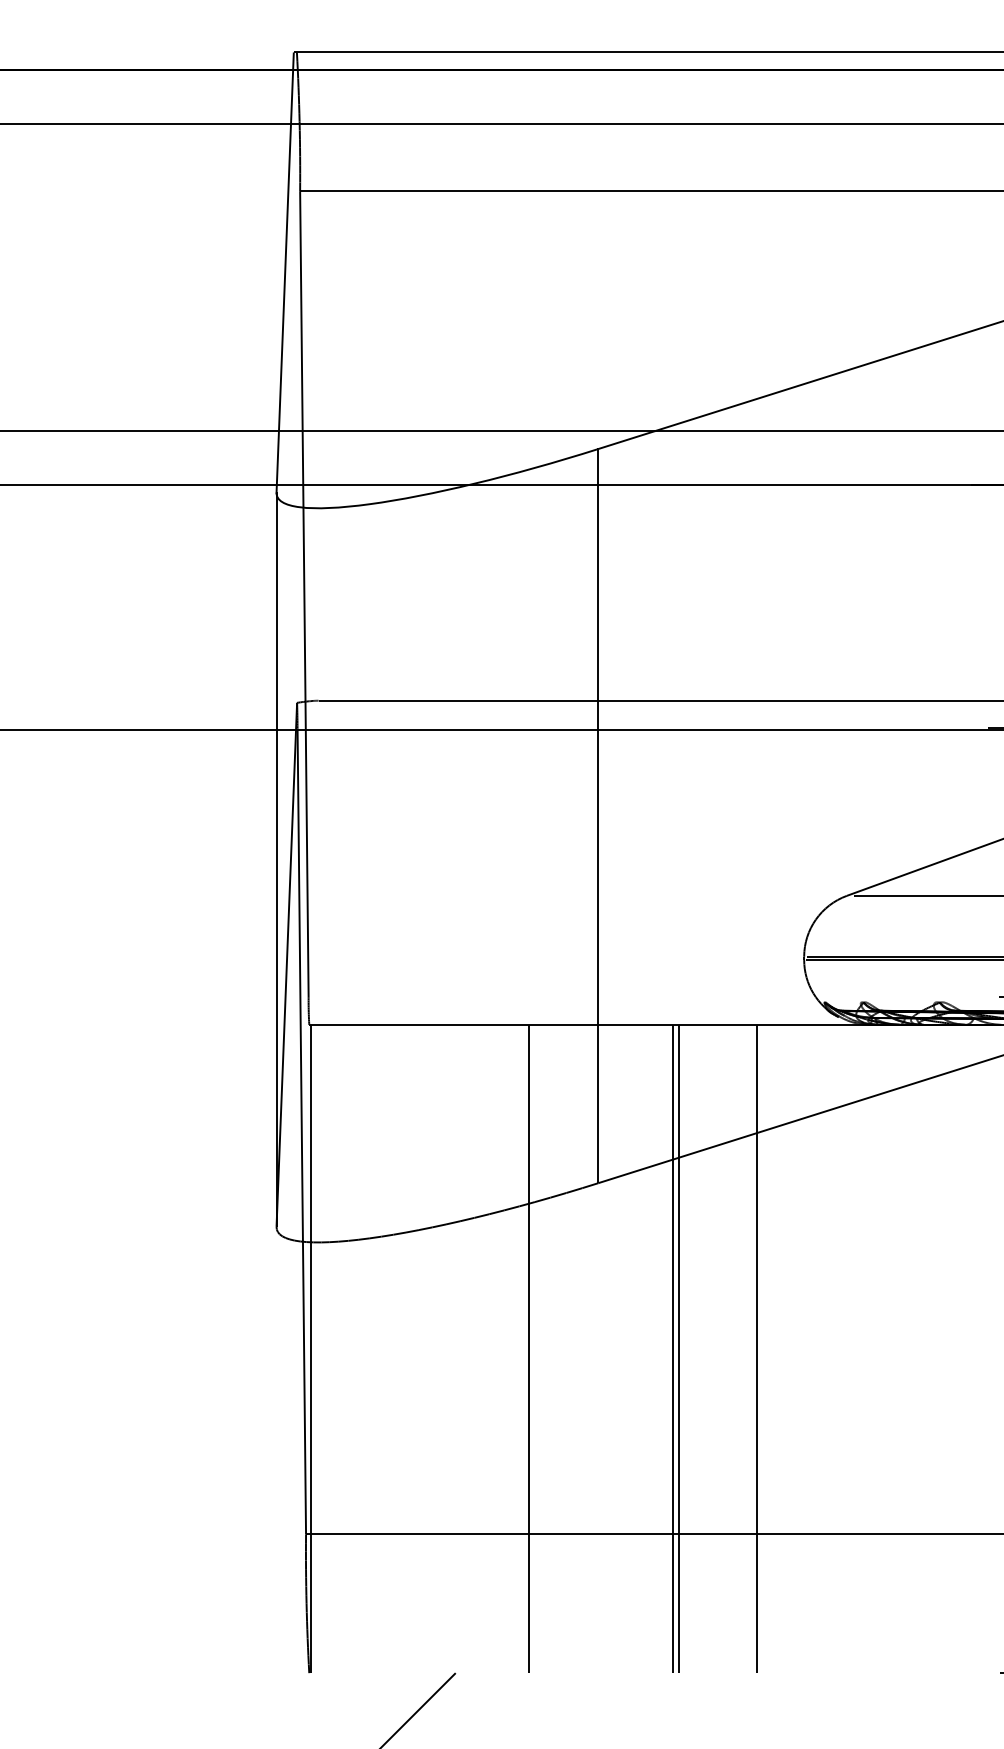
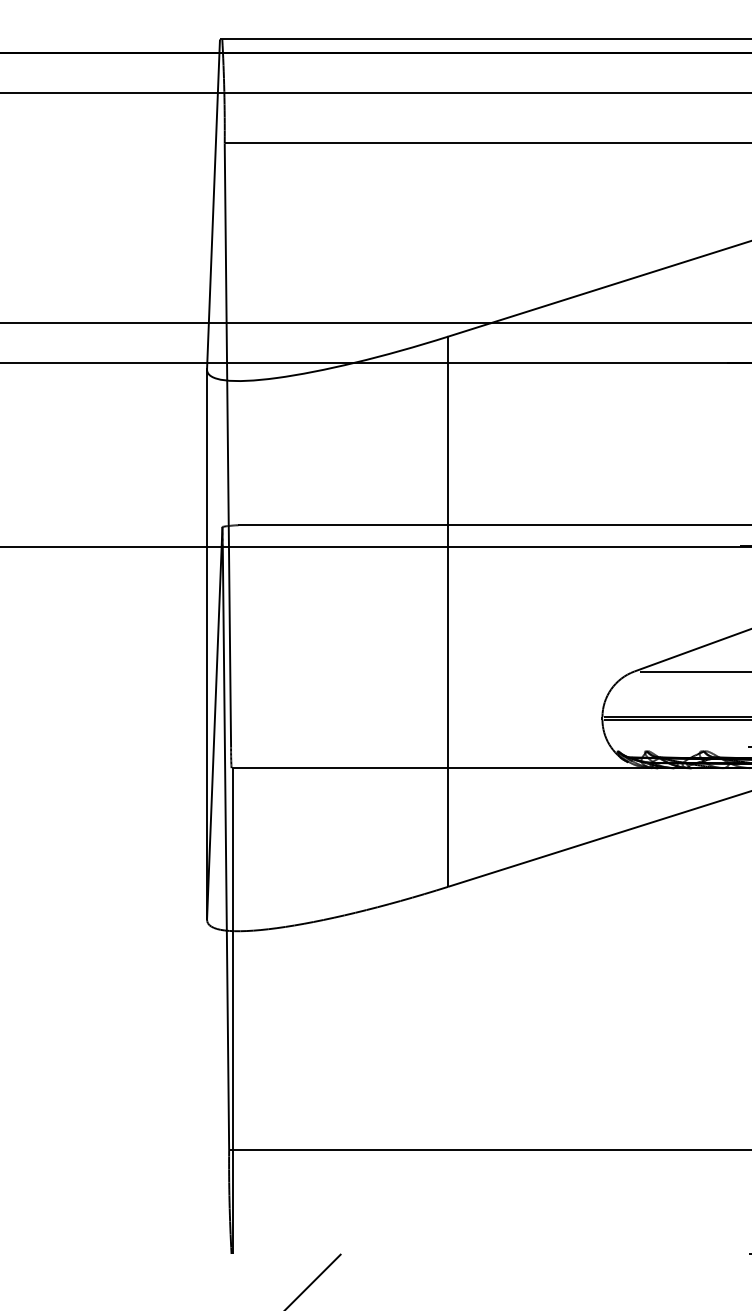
line: (528, 1348) -> (395, 1010), removed
line: (672, 1348) -> (503, 1010), removed
line: (678, 1348) -> (508, 1010), removed
line: (757, 1348) -> (567, 1010), removed

